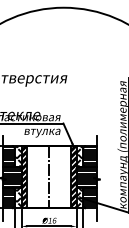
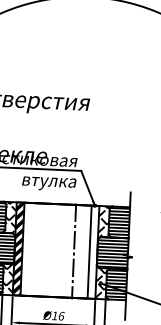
line: (49, 177) -> (74, 251), moved
hatch: (73, 177) -> (92, 252), removed

